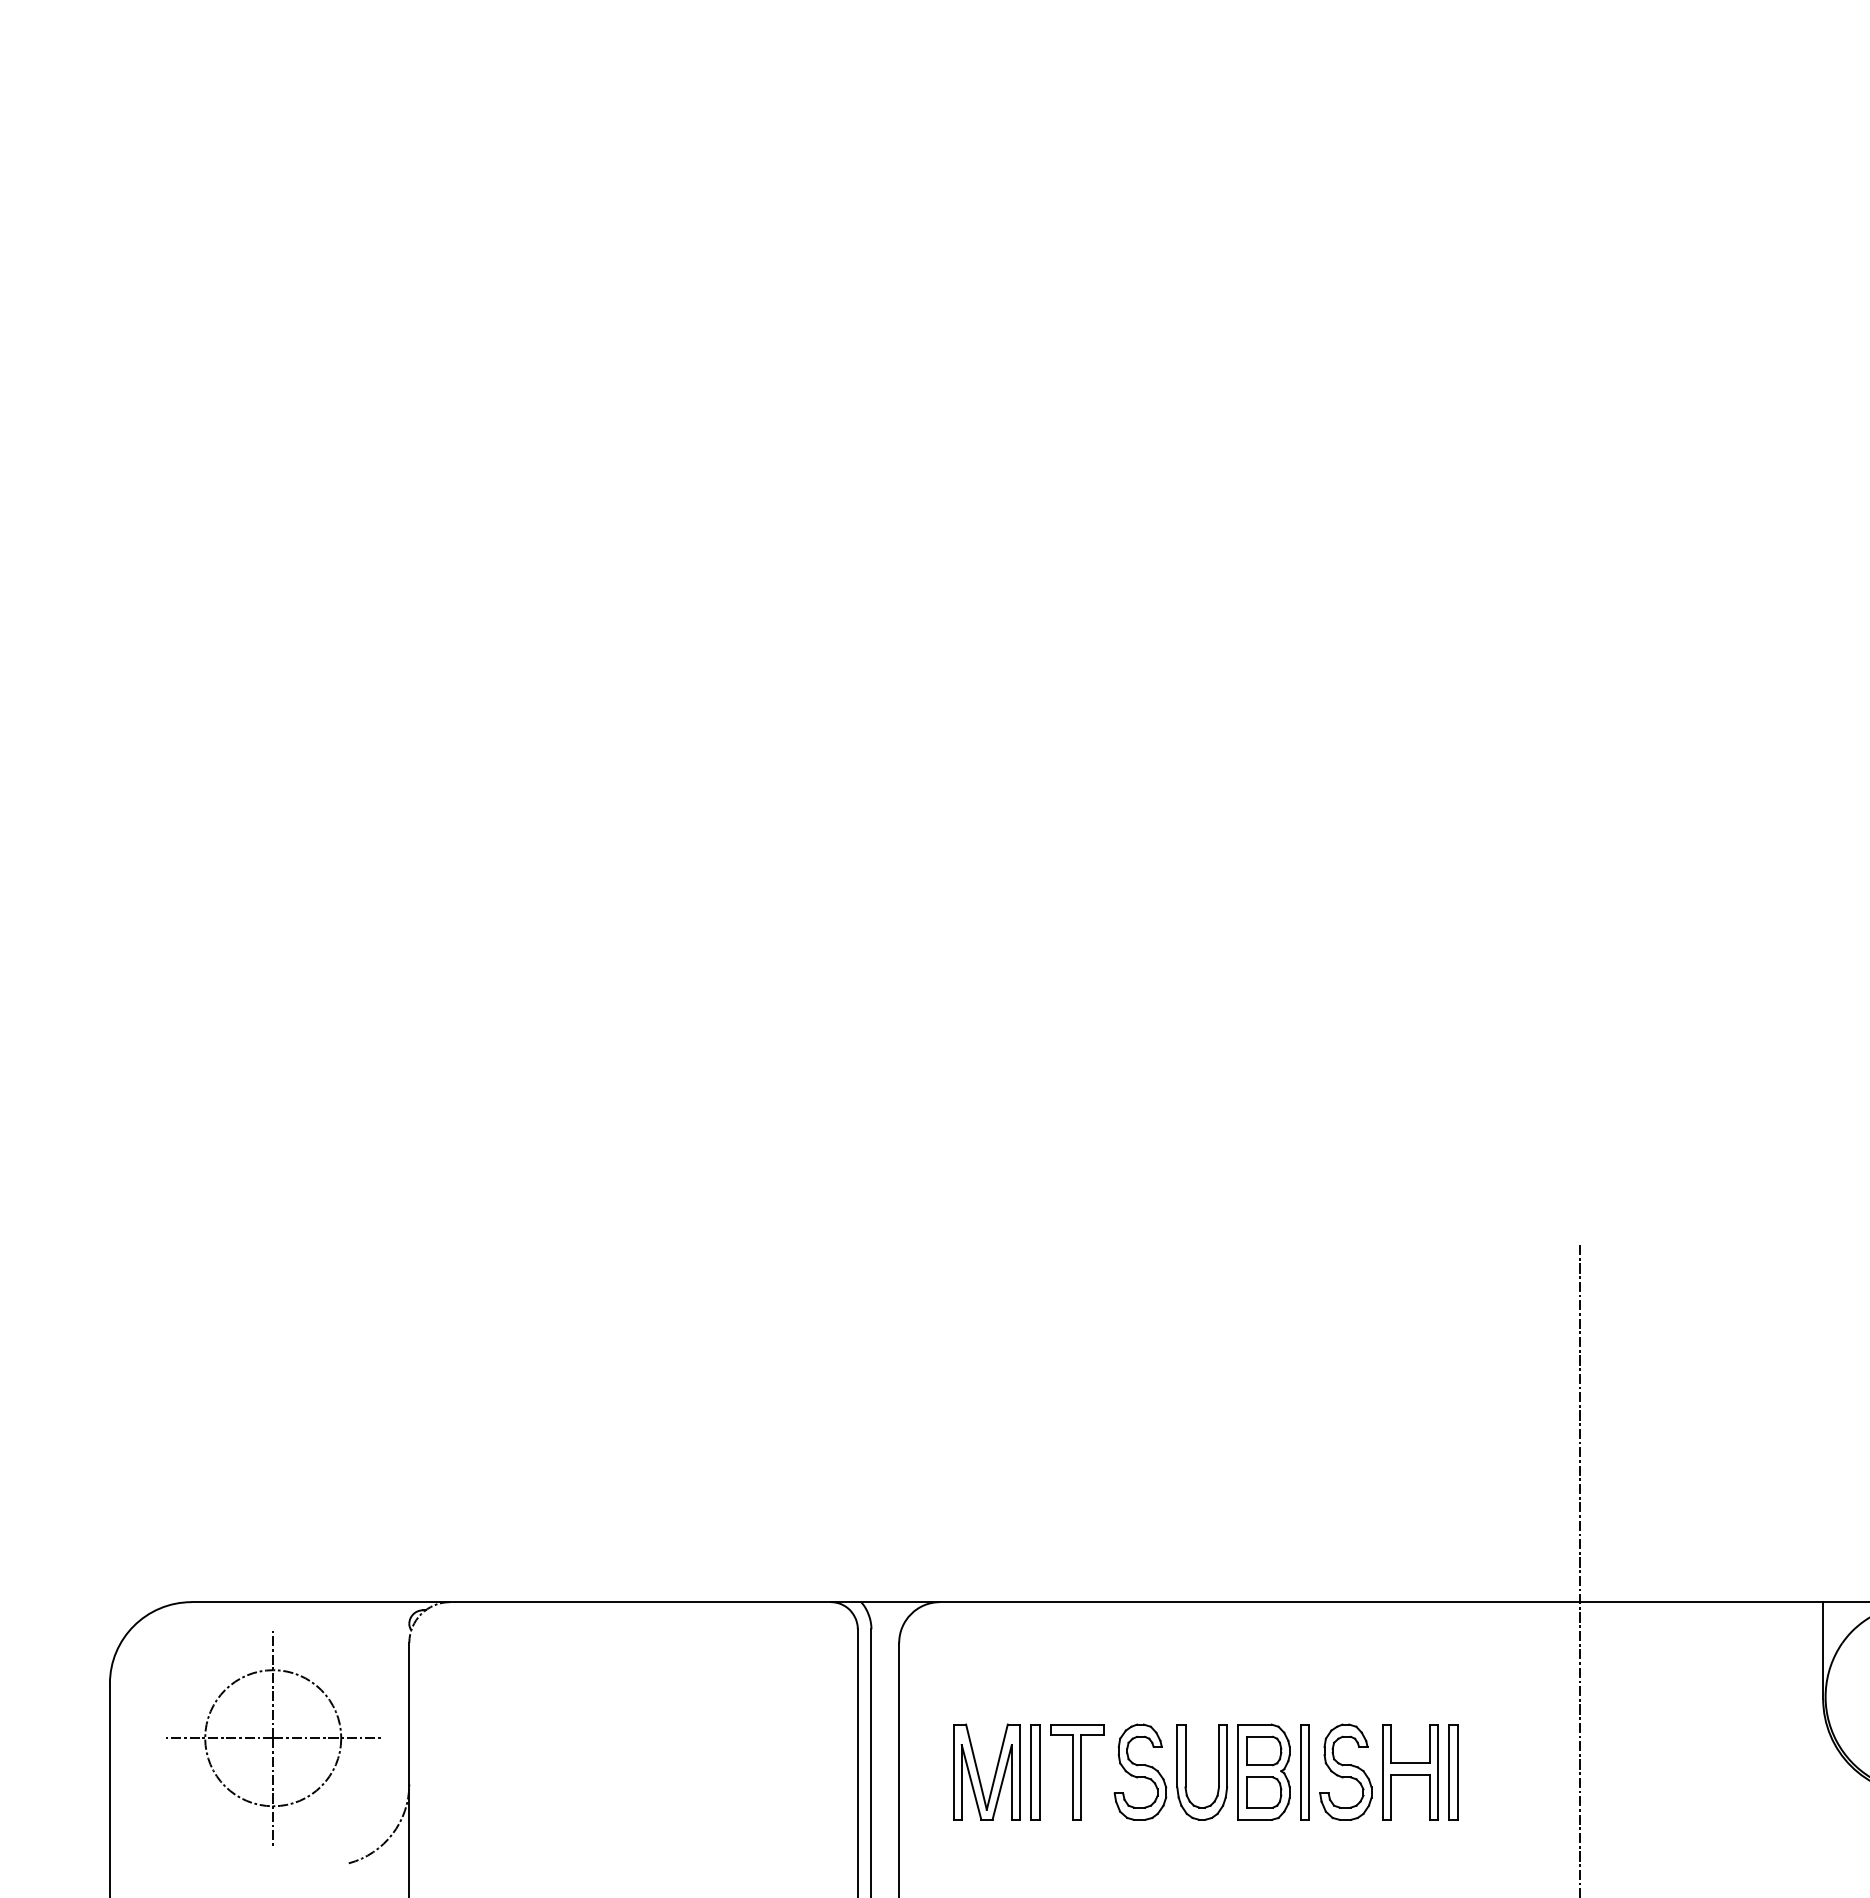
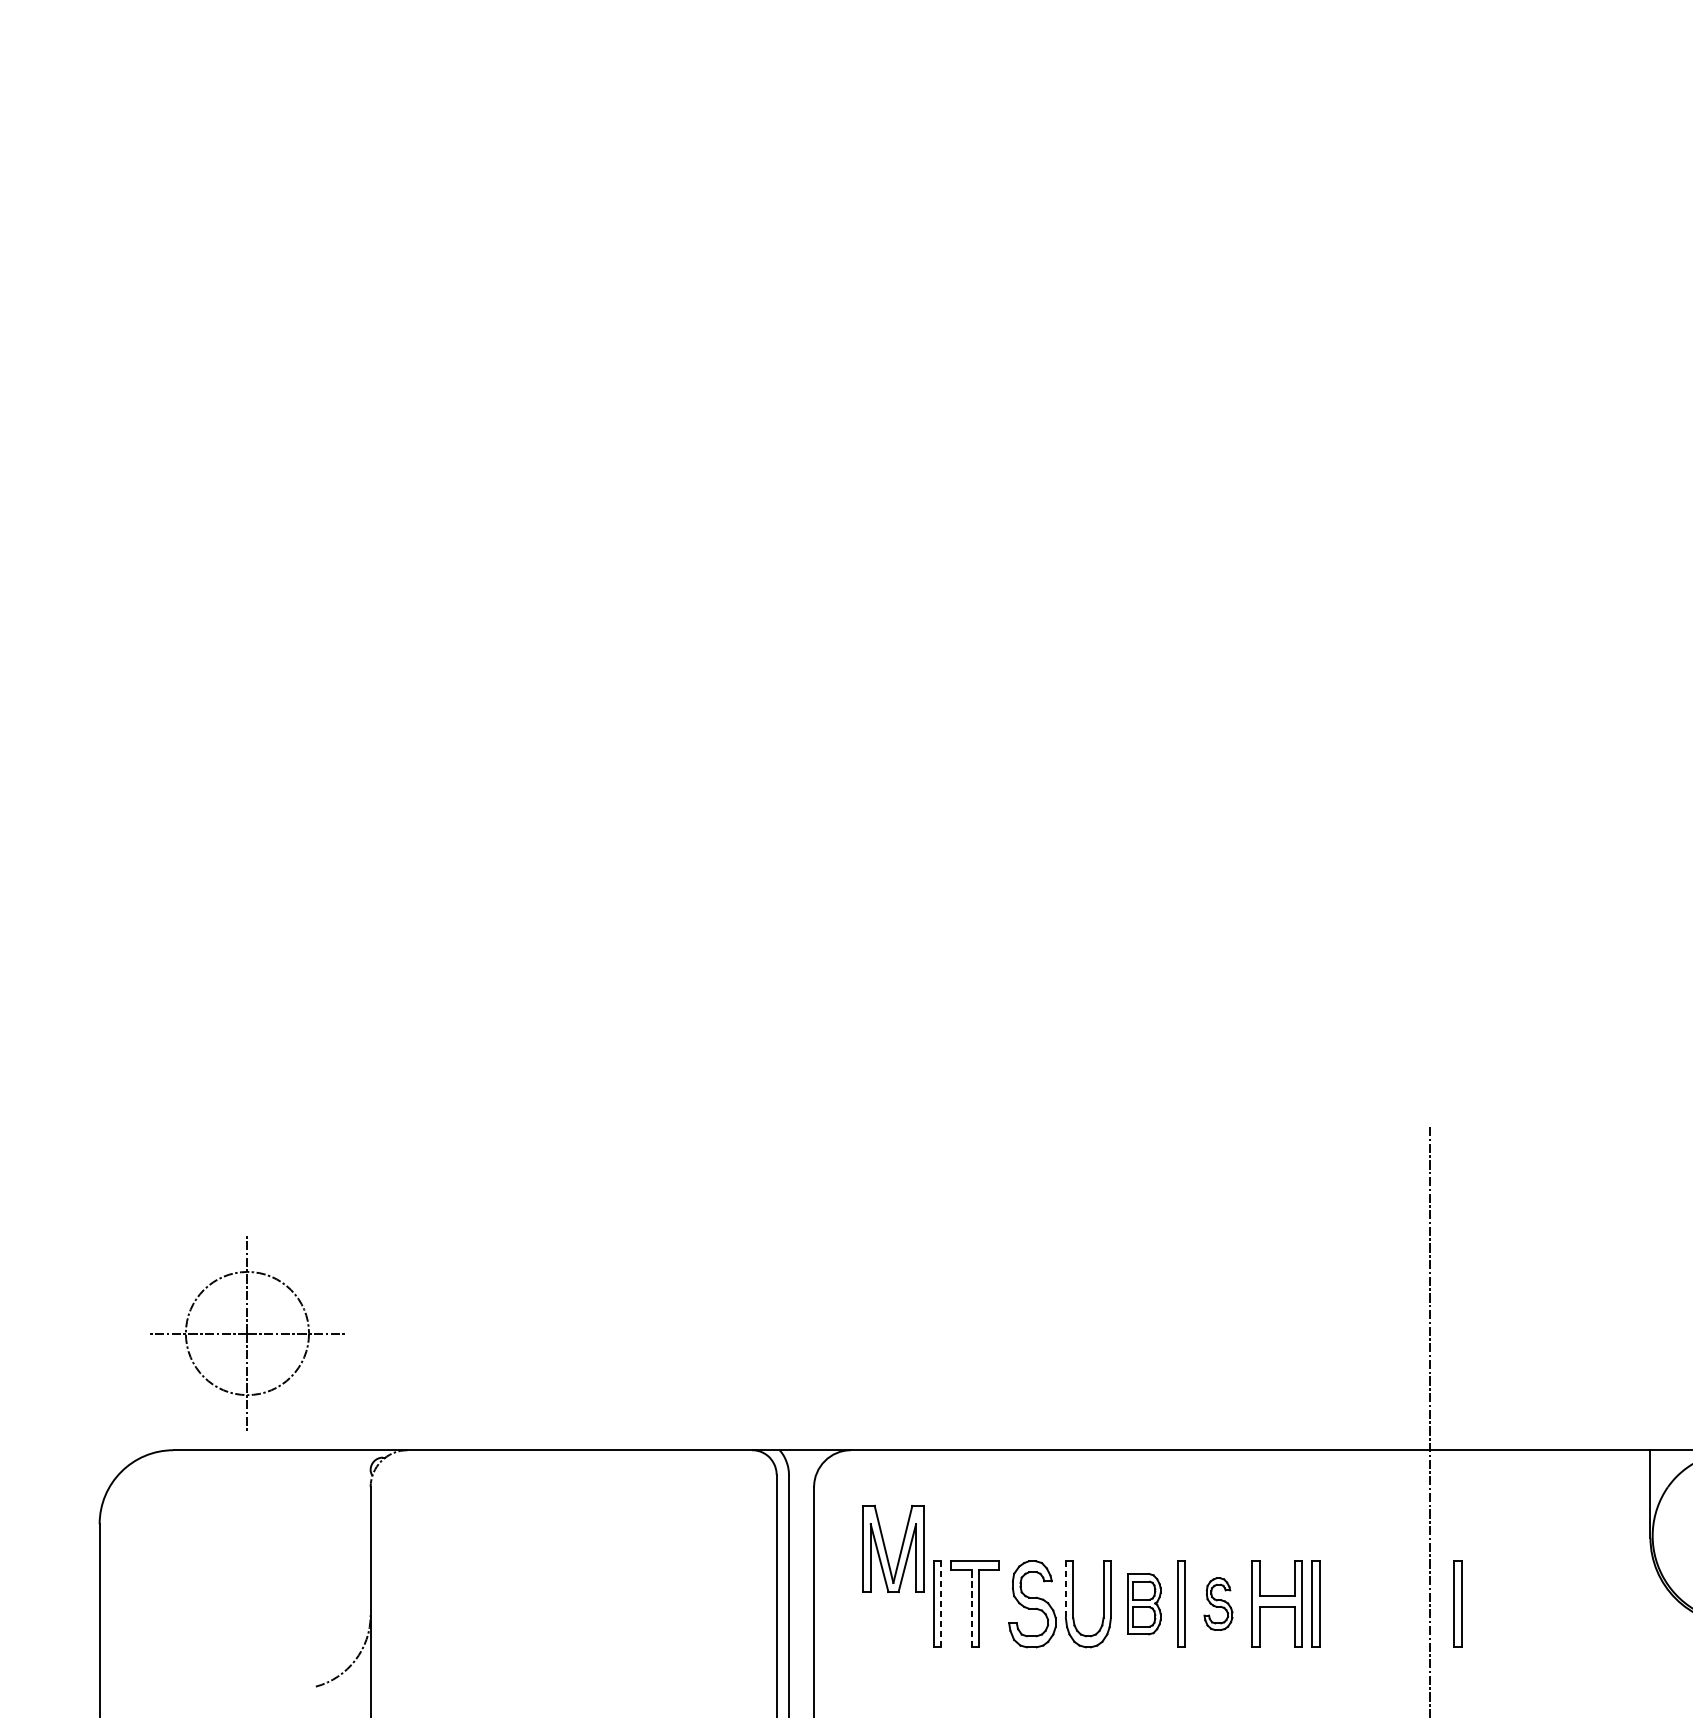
part: (273, 1738) -> (247, 1333), moved
line: (1177, 1756) -> (1066, 1589), solid -> dashed
part: (1263, 1771) -> (1143, 1603), size x0.7
part: (1345, 1771) -> (1218, 1603), size x0.6
line: (1039, 1772) -> (941, 1604), solid -> dashed
part: (1610, 1772) -> (1457, 1604), added
part: (979, 1774) -> (886, 1551), moved
line: (1073, 1777) -> (971, 1608), solid -> dashed

